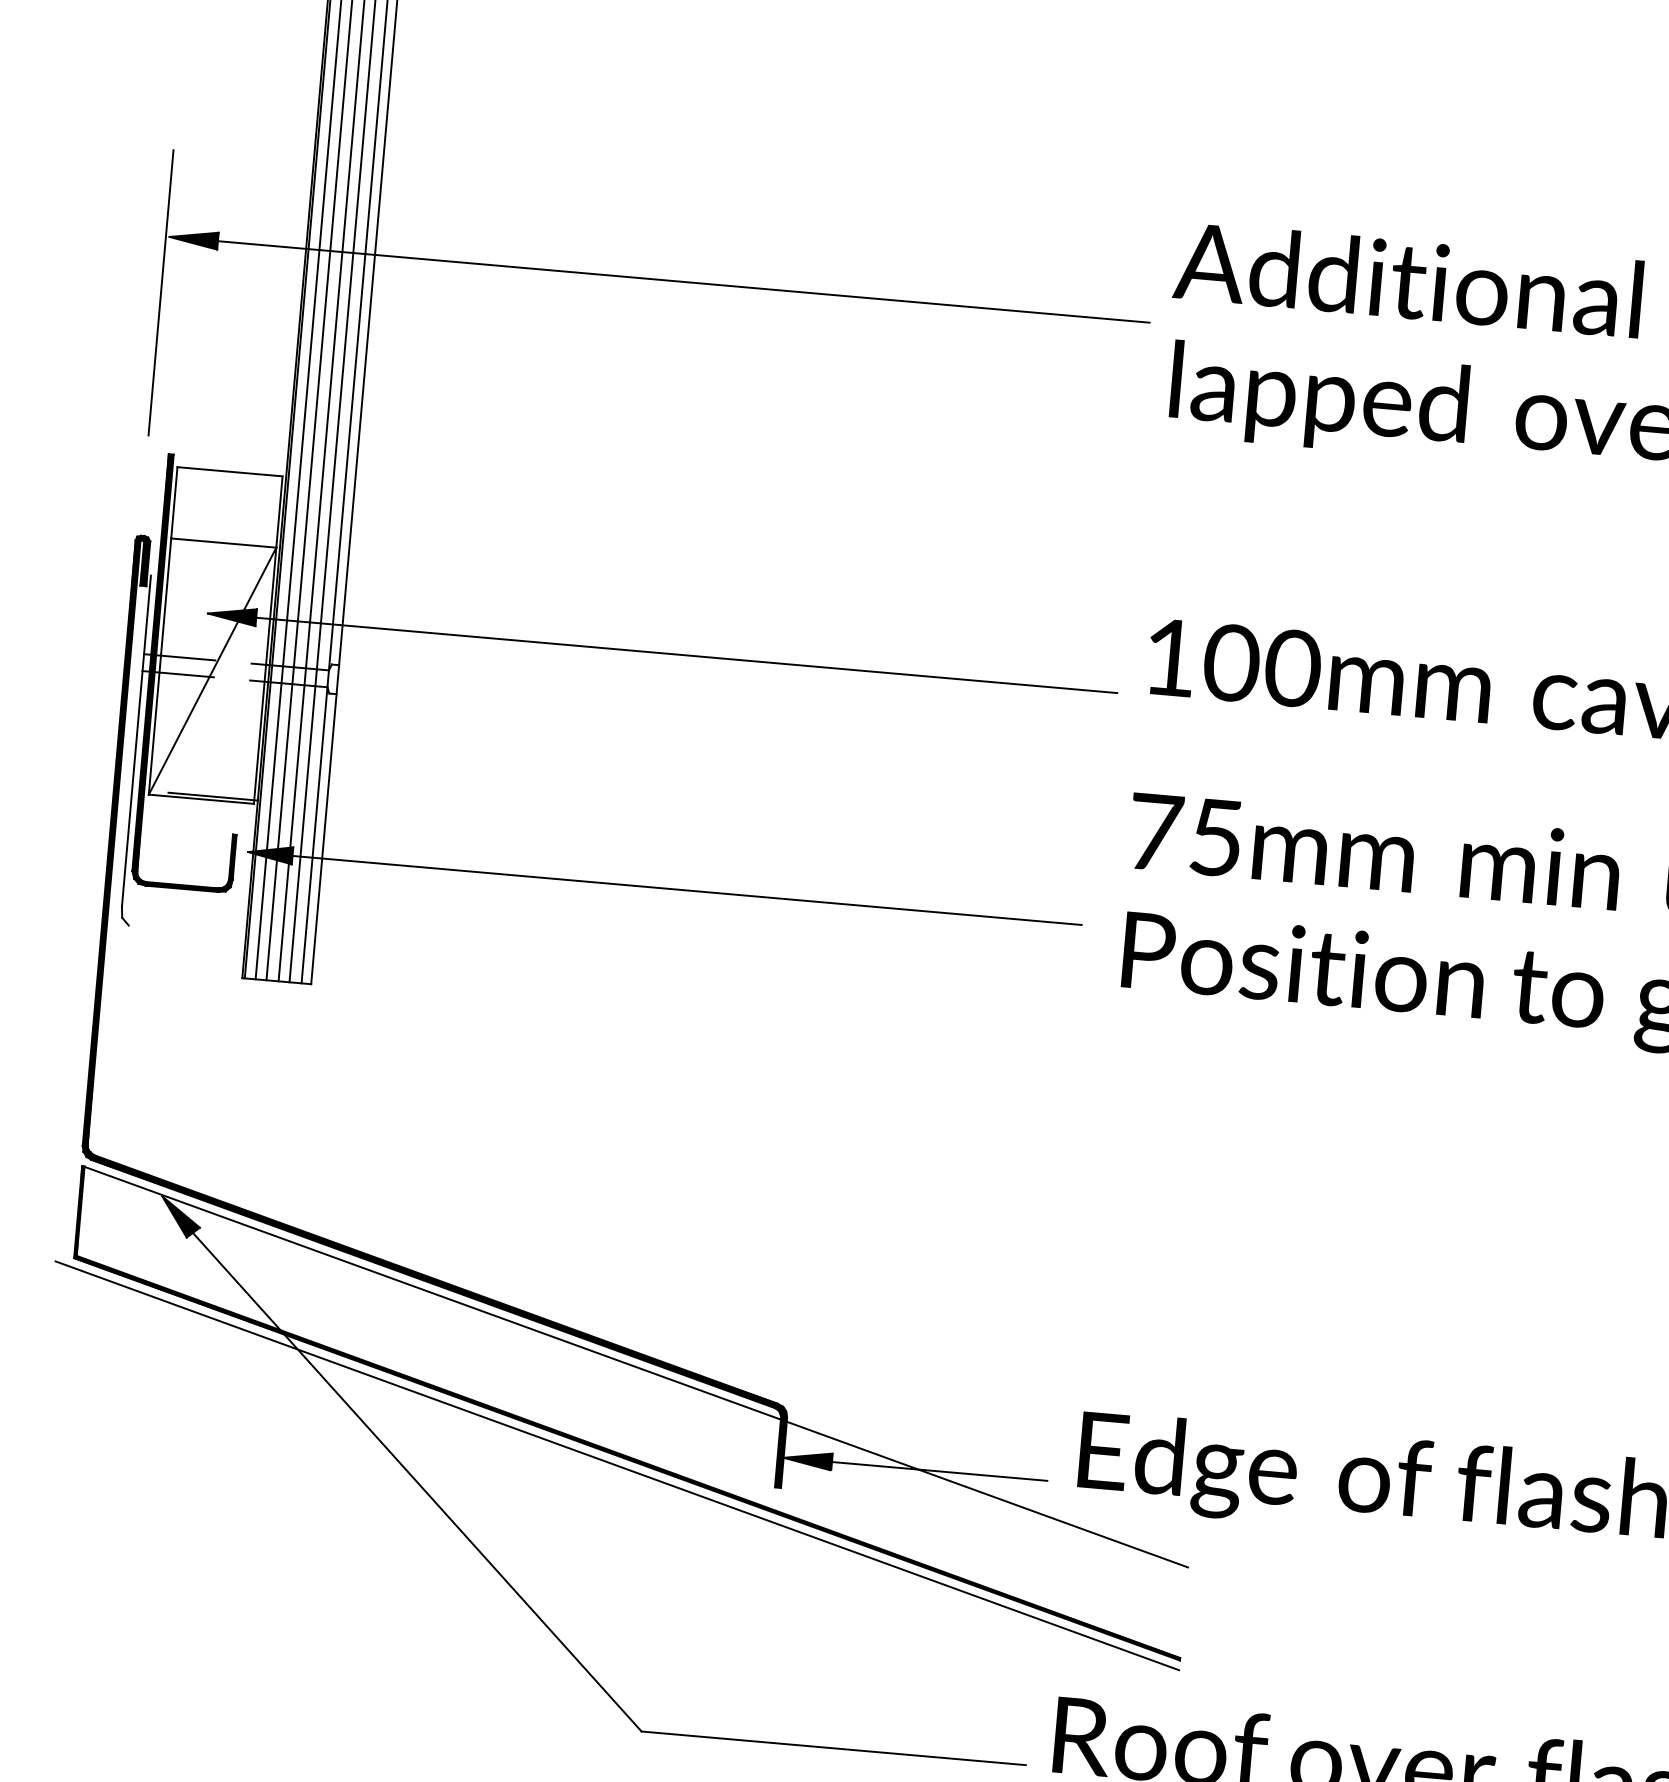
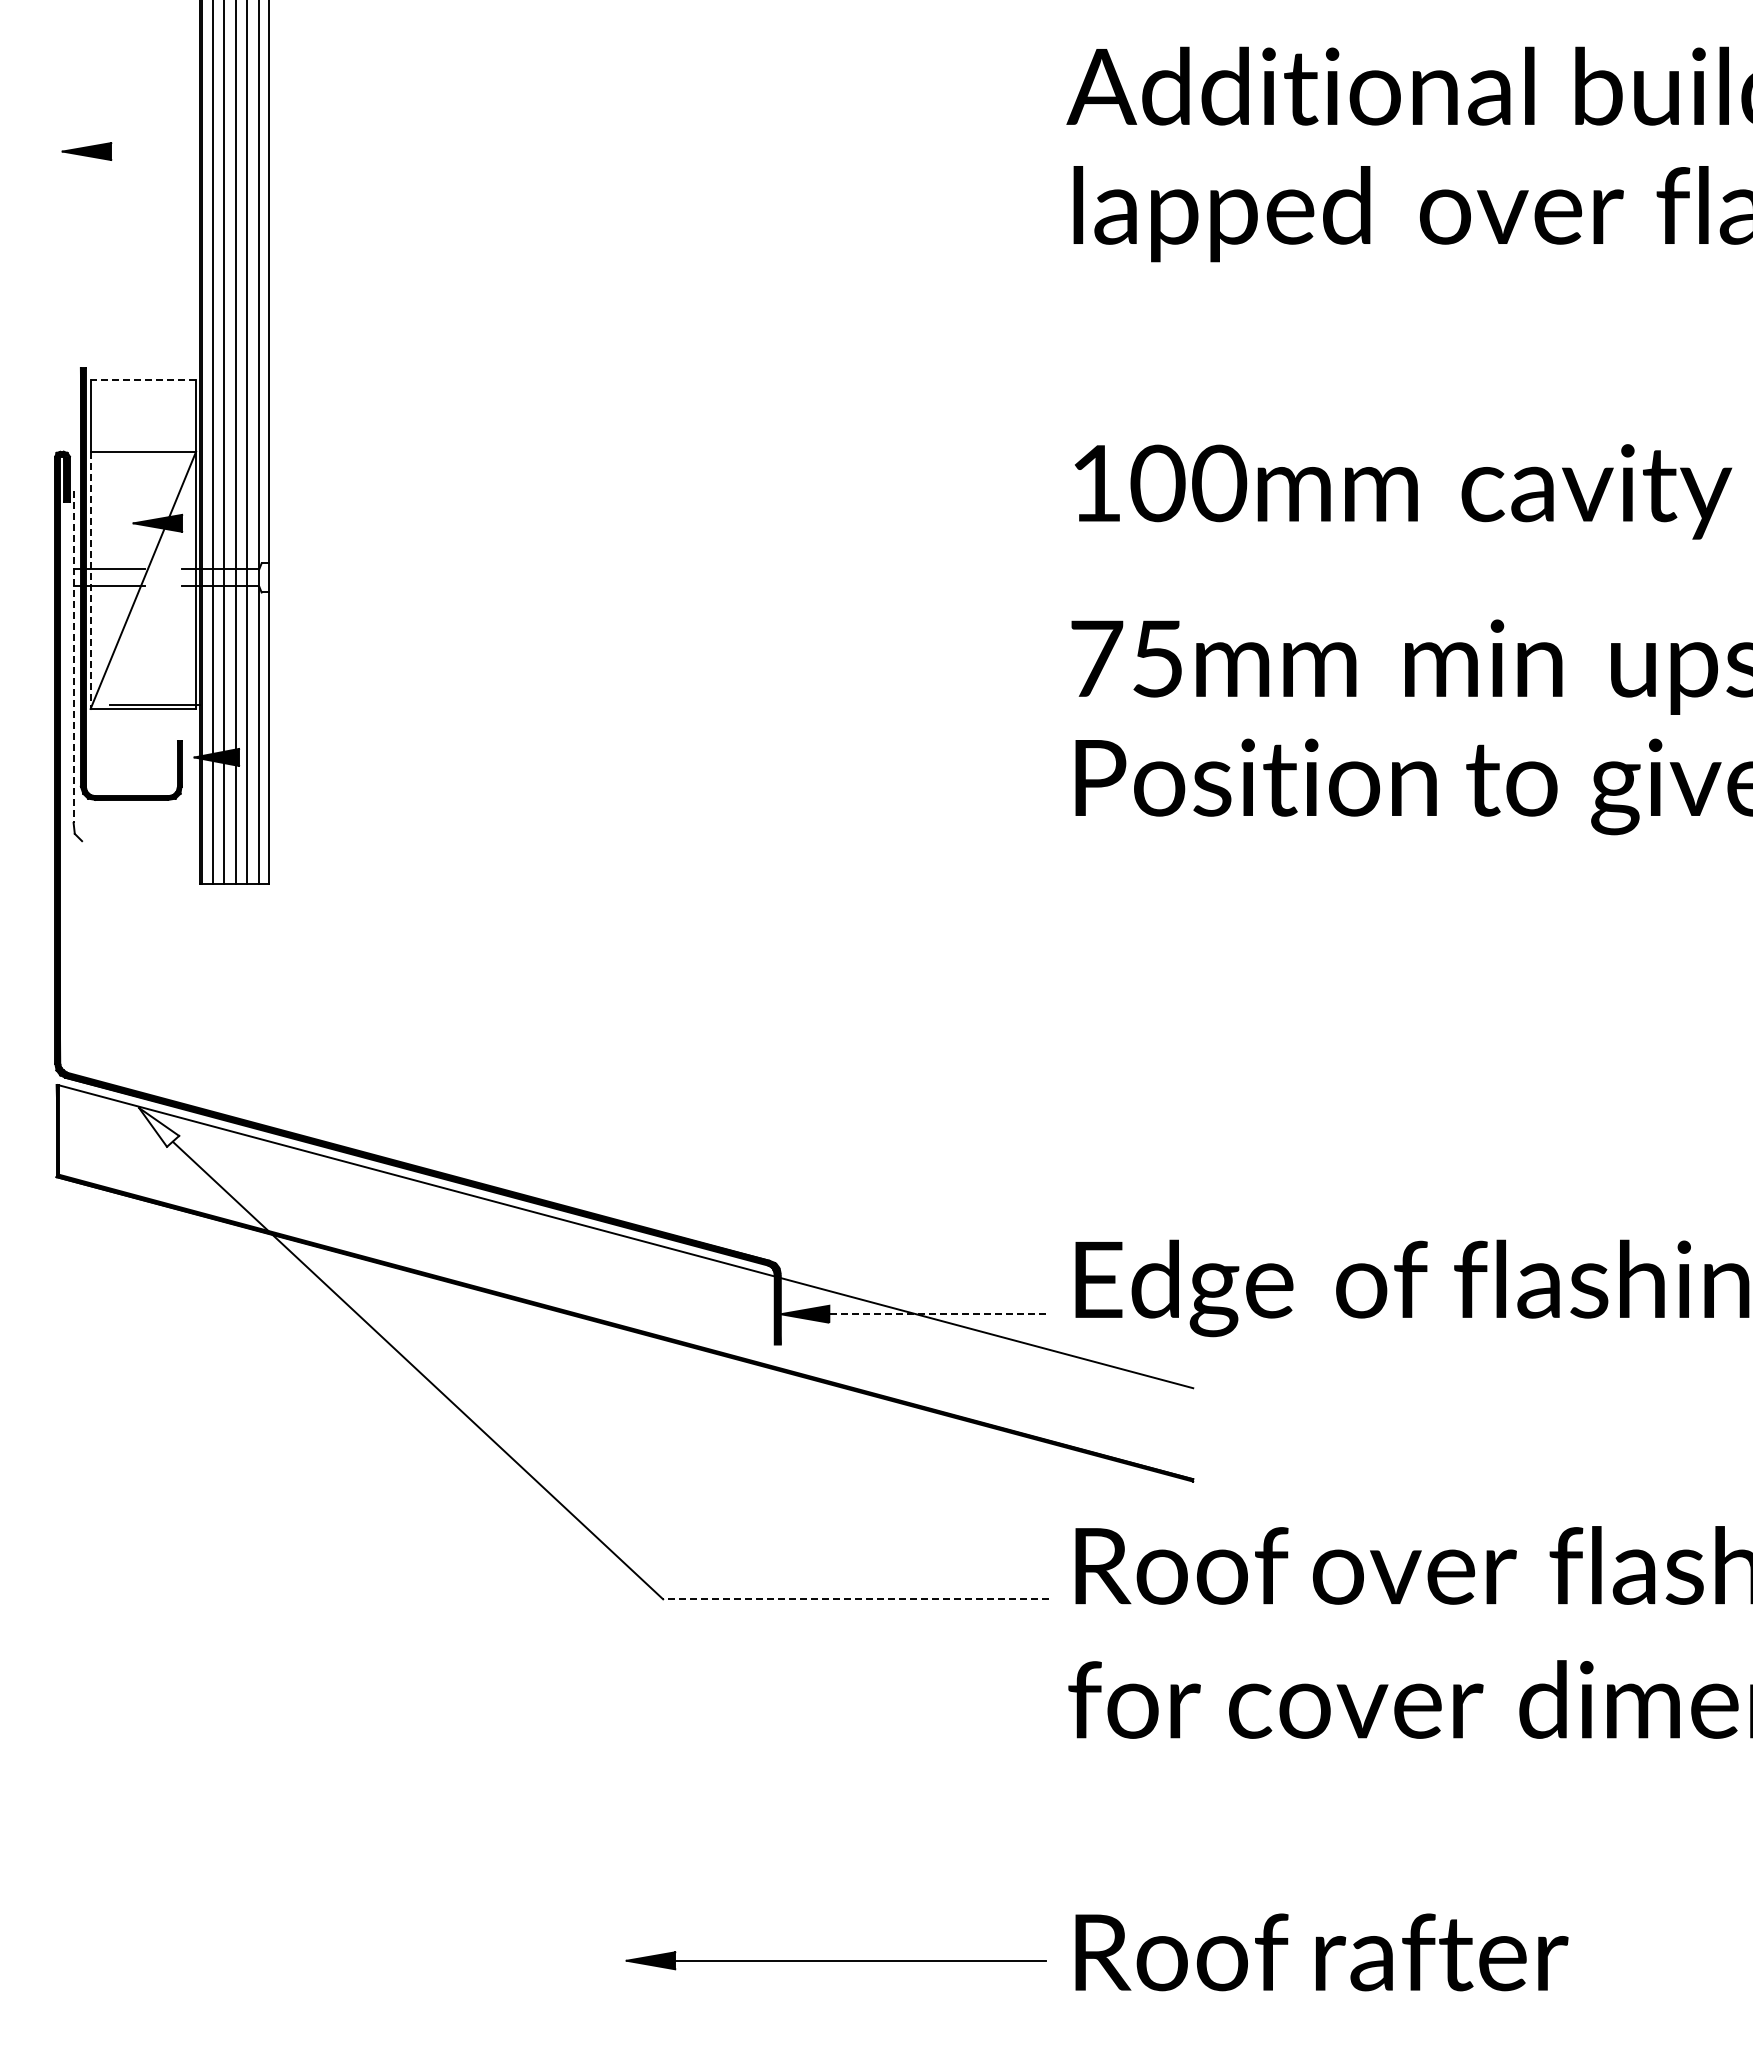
line: (683, 281) -> (578, 151), removed
line: (161, 292) -> (59, 207), removed
line: (230, 472) -> (143, 380), solid -> dashed
line: (686, 655) -> (614, 523), removed
line: (159, 666) -> (90, 580), solid -> dashed
line: (136, 741) -> (73, 657), solid -> dashed
line: (687, 890) -> (635, 757), removed
fill: (180, 1217) -> (159, 1127), removed
line: (617, 1465) -> (615, 1336), removed
line: (939, 1471) -> (937, 1314), solid -> dashed
line: (834, 1748) -> (856, 1599), solid -> dashed

